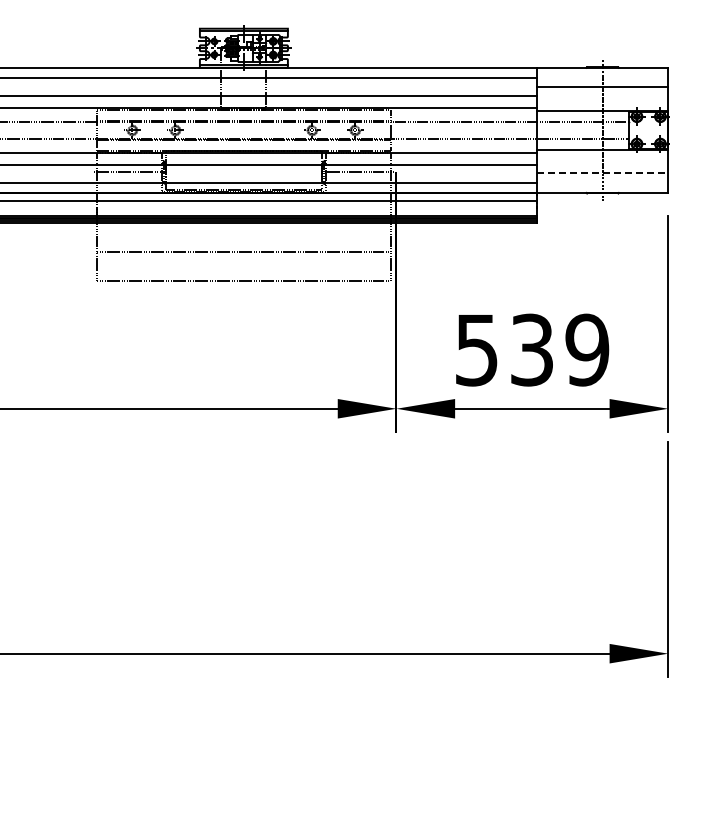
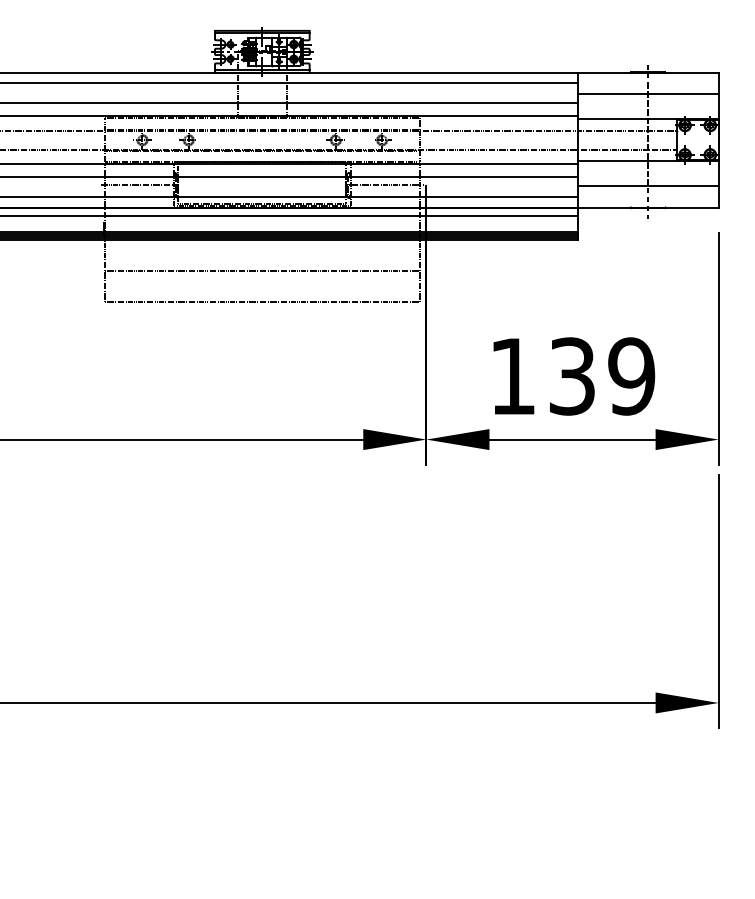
line: (602, 173) -> (647, 186), dashed -> solid
text: (476, 350) -> (512, 376), 539 -> 139

